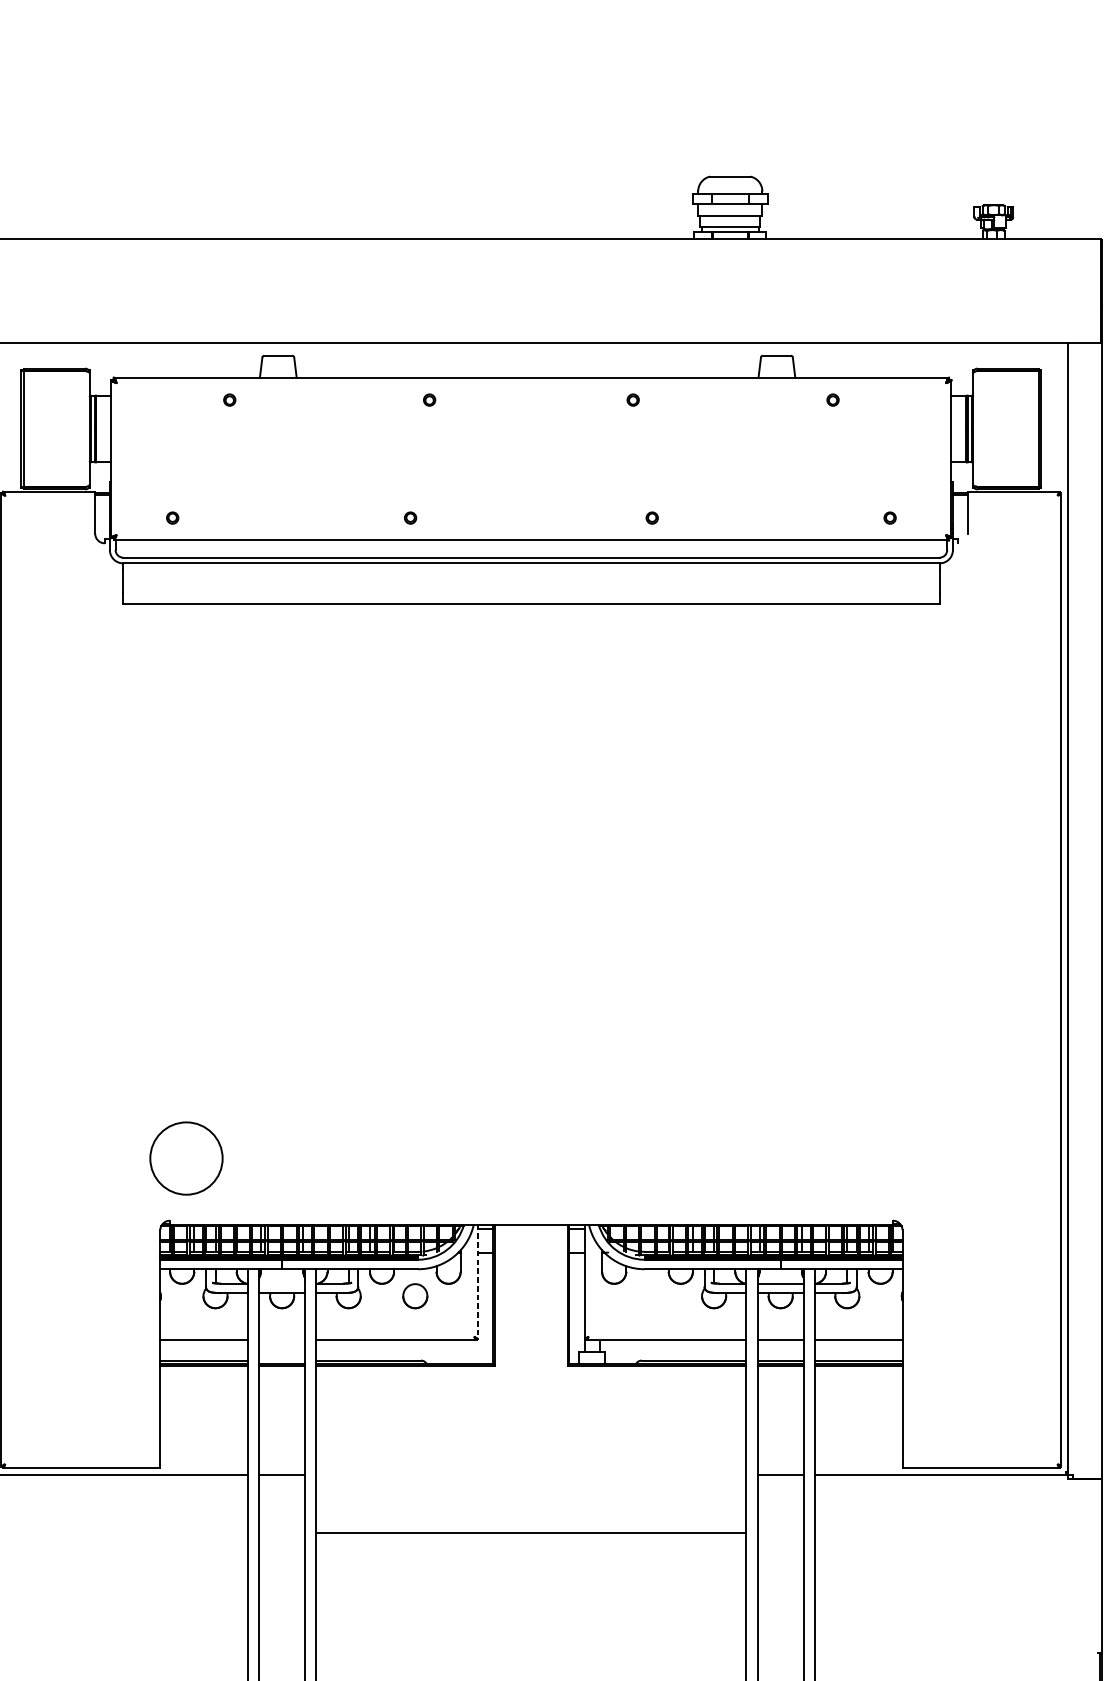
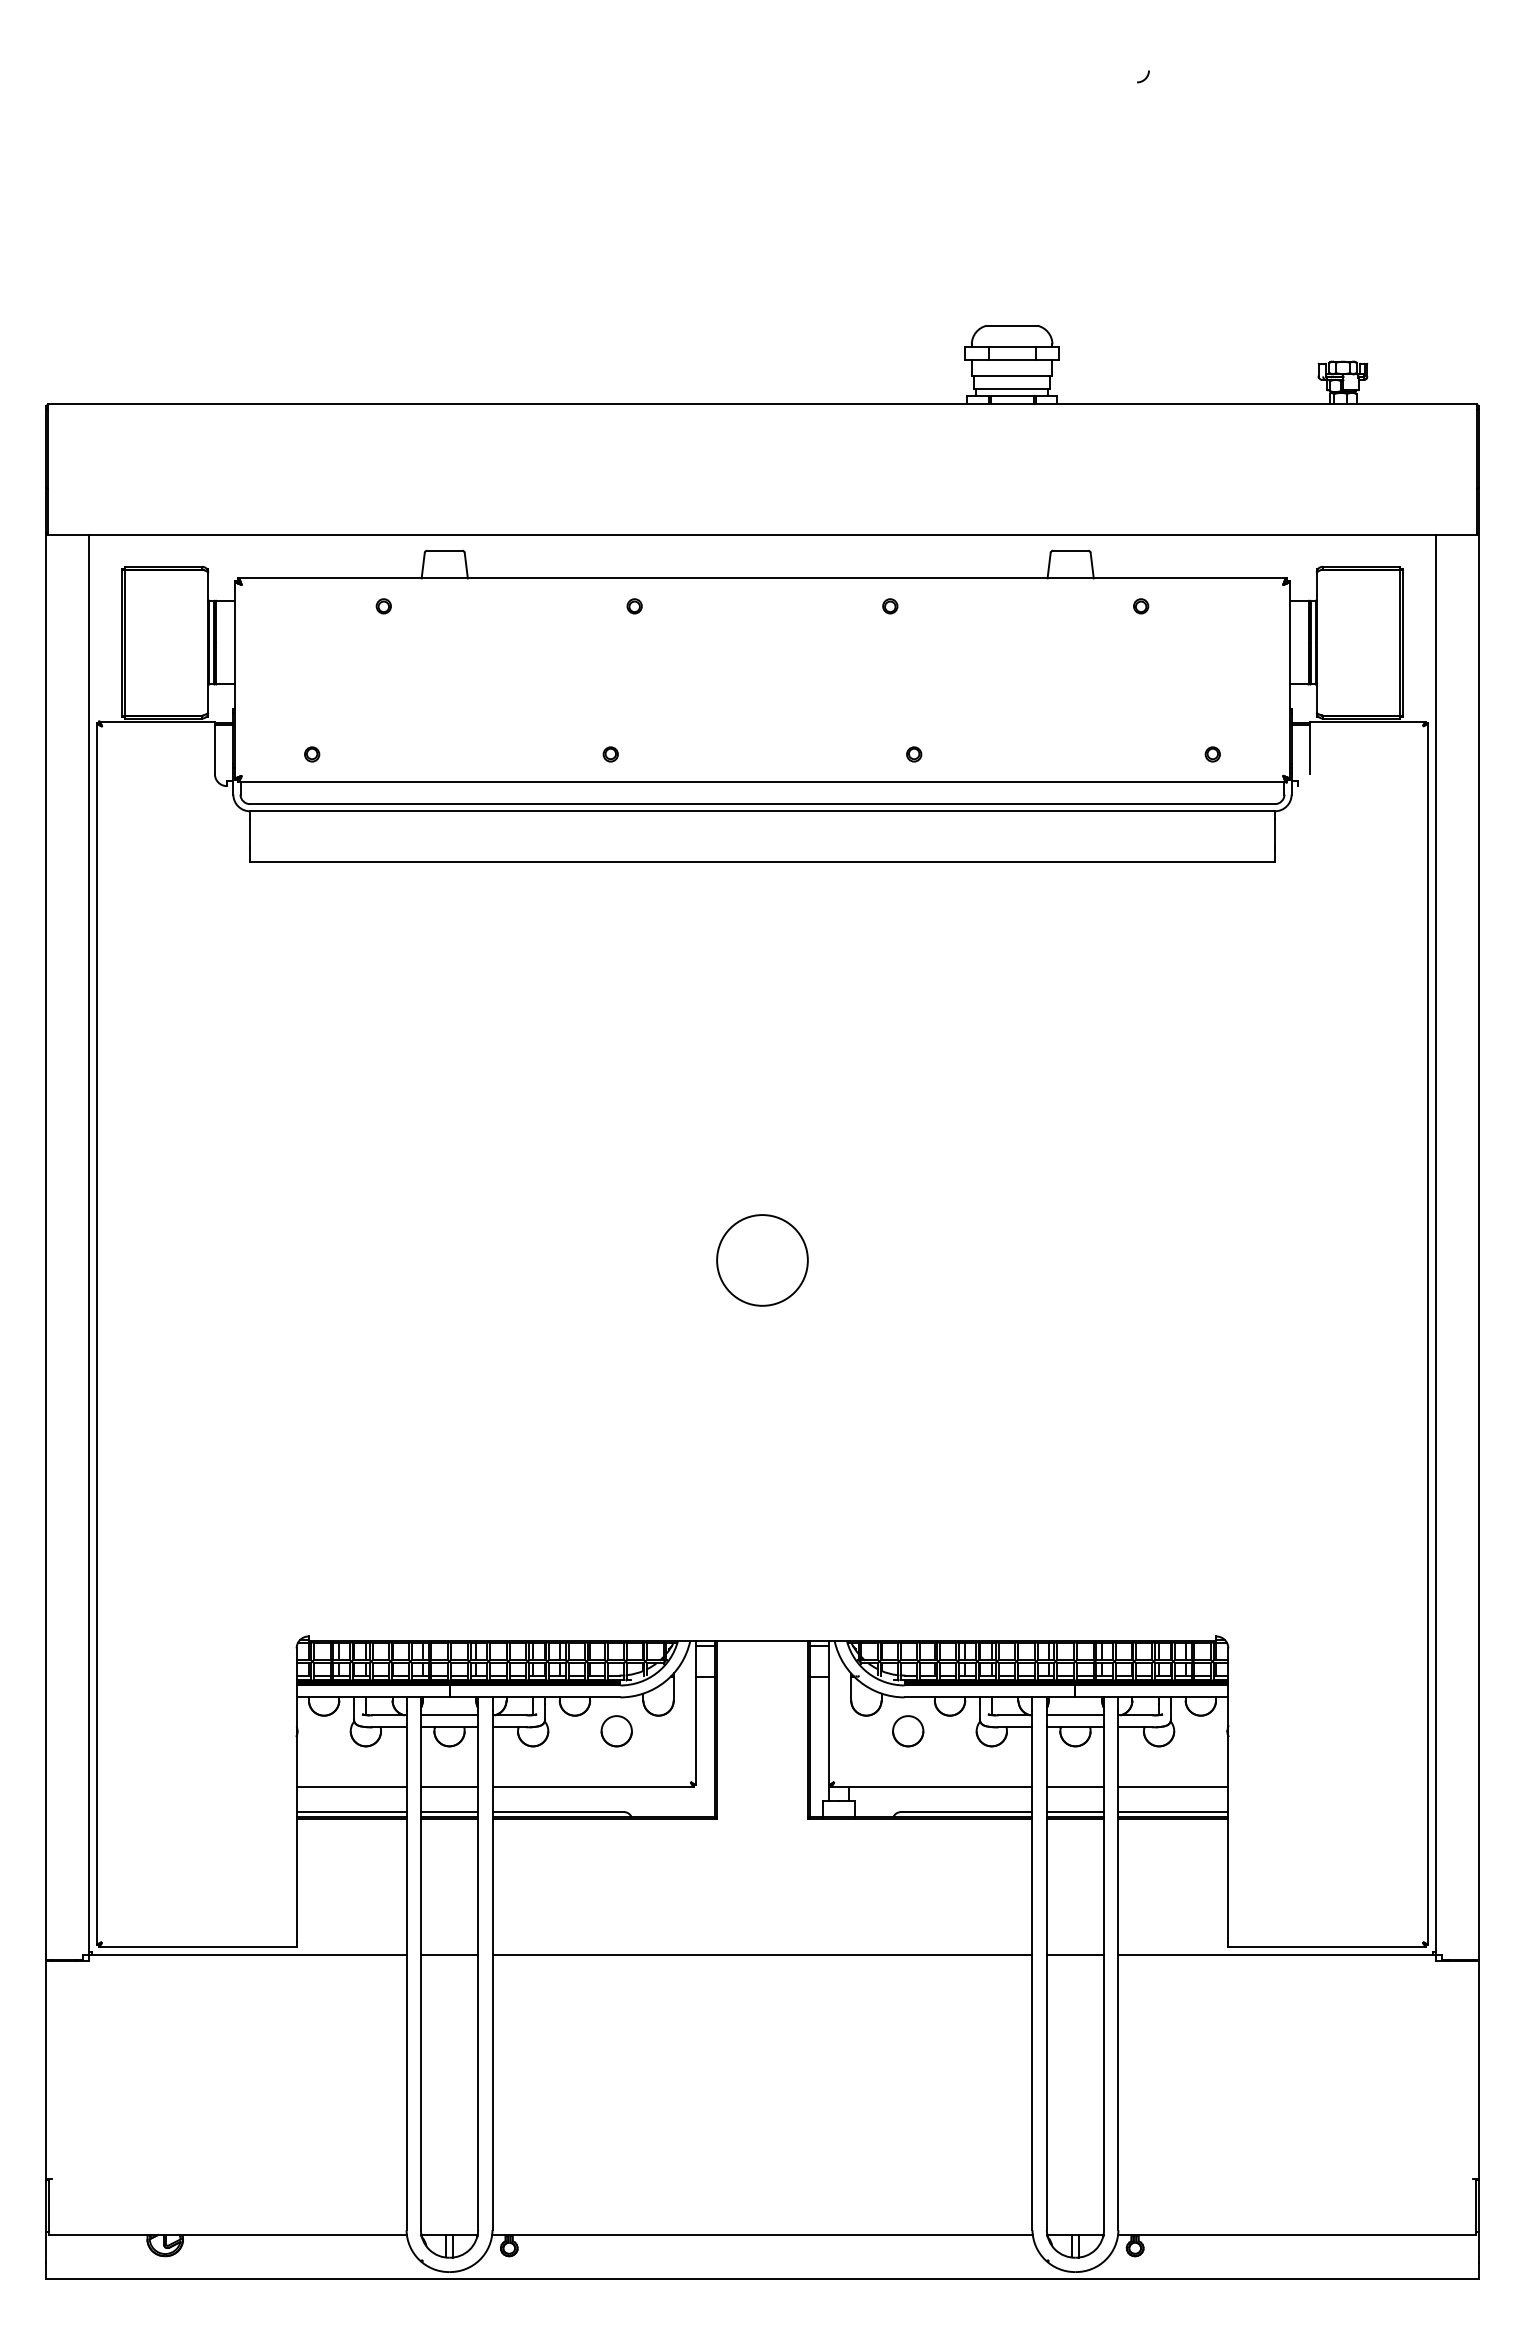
circle: (186, 1158) -> (762, 1260), moved
line: (478, 1282) -> (695, 1713), dashed -> solid
line: (282, 1283) -> (449, 1715), added
circle: (647, 1296) -> (908, 1731), added
line: (282, 1340) -> (449, 1786), added
line: (282, 1360) -> (449, 1812), added
line: (531, 1533) -> (762, 1955), moved

